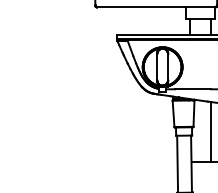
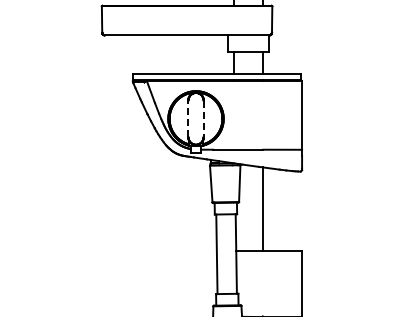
line: (157, 66) -> (188, 118), solid -> dashed
line: (167, 67) -> (203, 119), solid -> dashed

